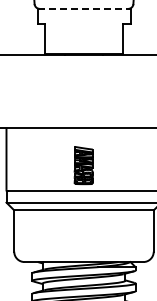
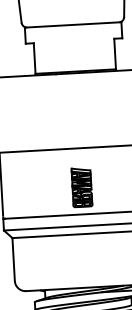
line: (84, 8) -> (73, 24), dashed -> solid

